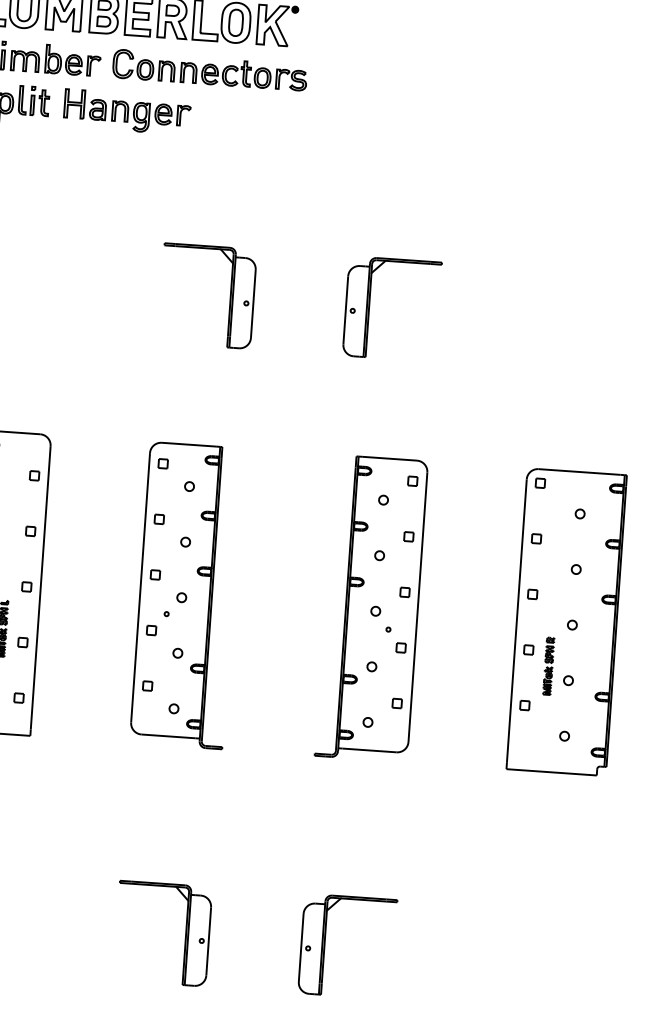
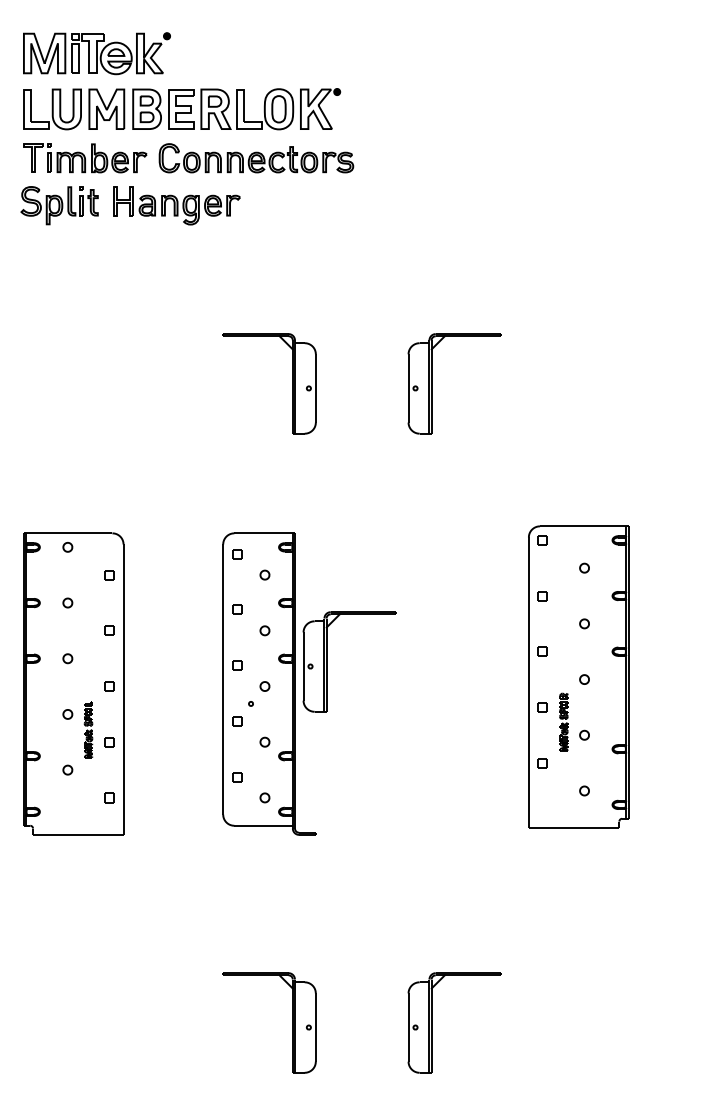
part: (245, 577) -> (327, 661), added
part: (372, 608) -> (455, 683), removed
part: (566, 621) -> (578, 676), moved

